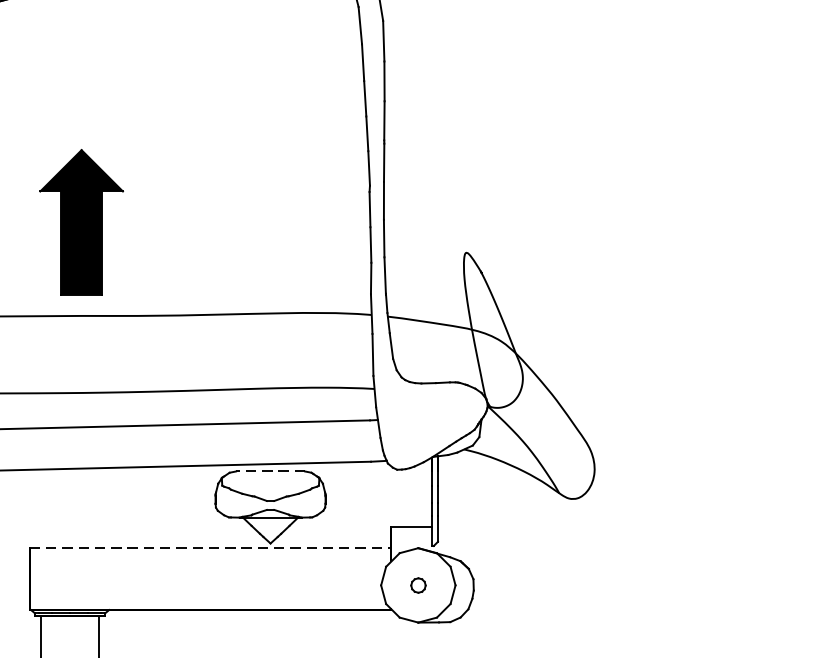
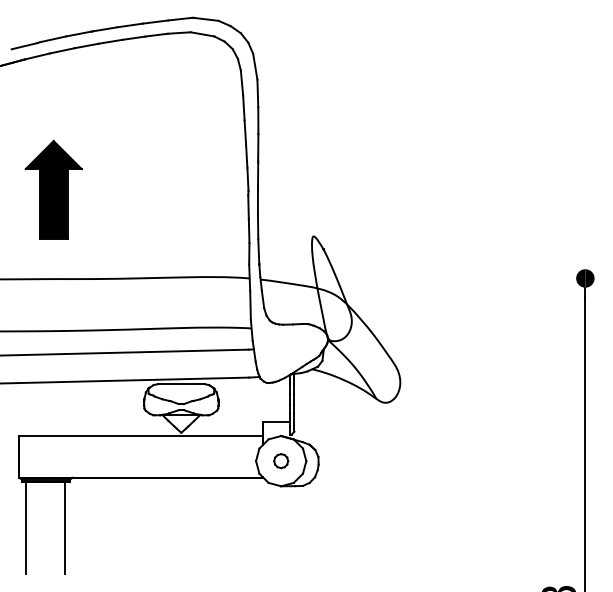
part: (81, 221) -> (53, 189), moved
line: (269, 471) -> (180, 384), dashed -> solid
line: (211, 548) -> (141, 436), dashed -> solid
part: (418, 585) -> (281, 461), size x1.43

